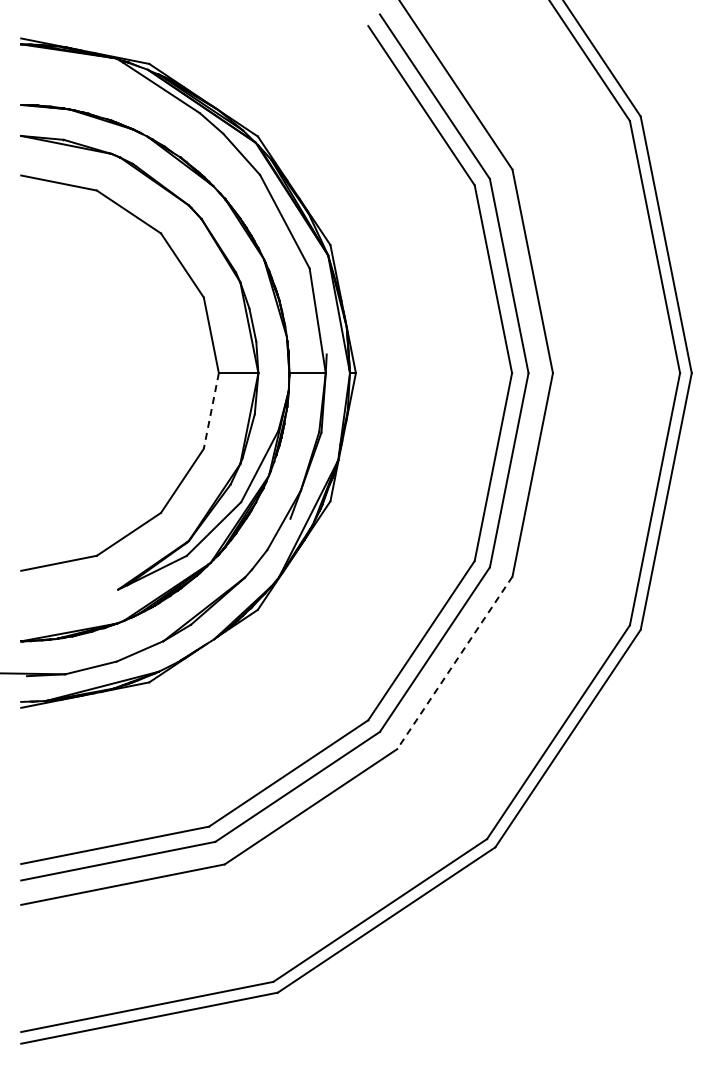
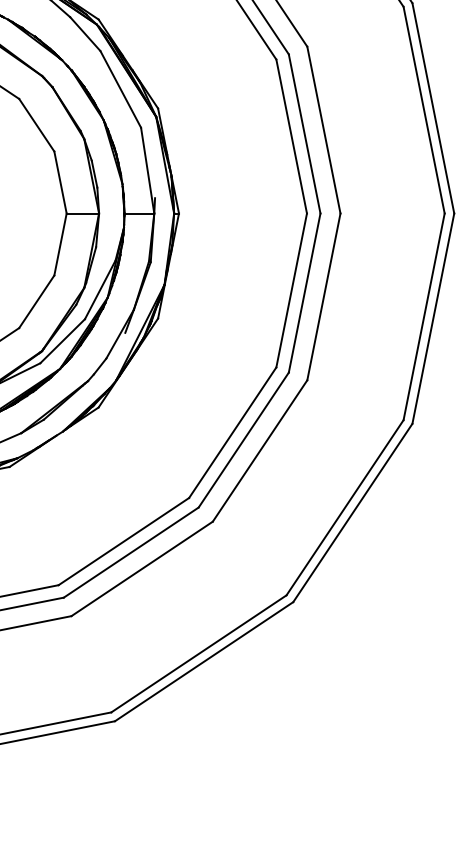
line: (211, 410) -> (60, 244), dashed -> solid
line: (454, 662) -> (259, 450), dashed -> solid

